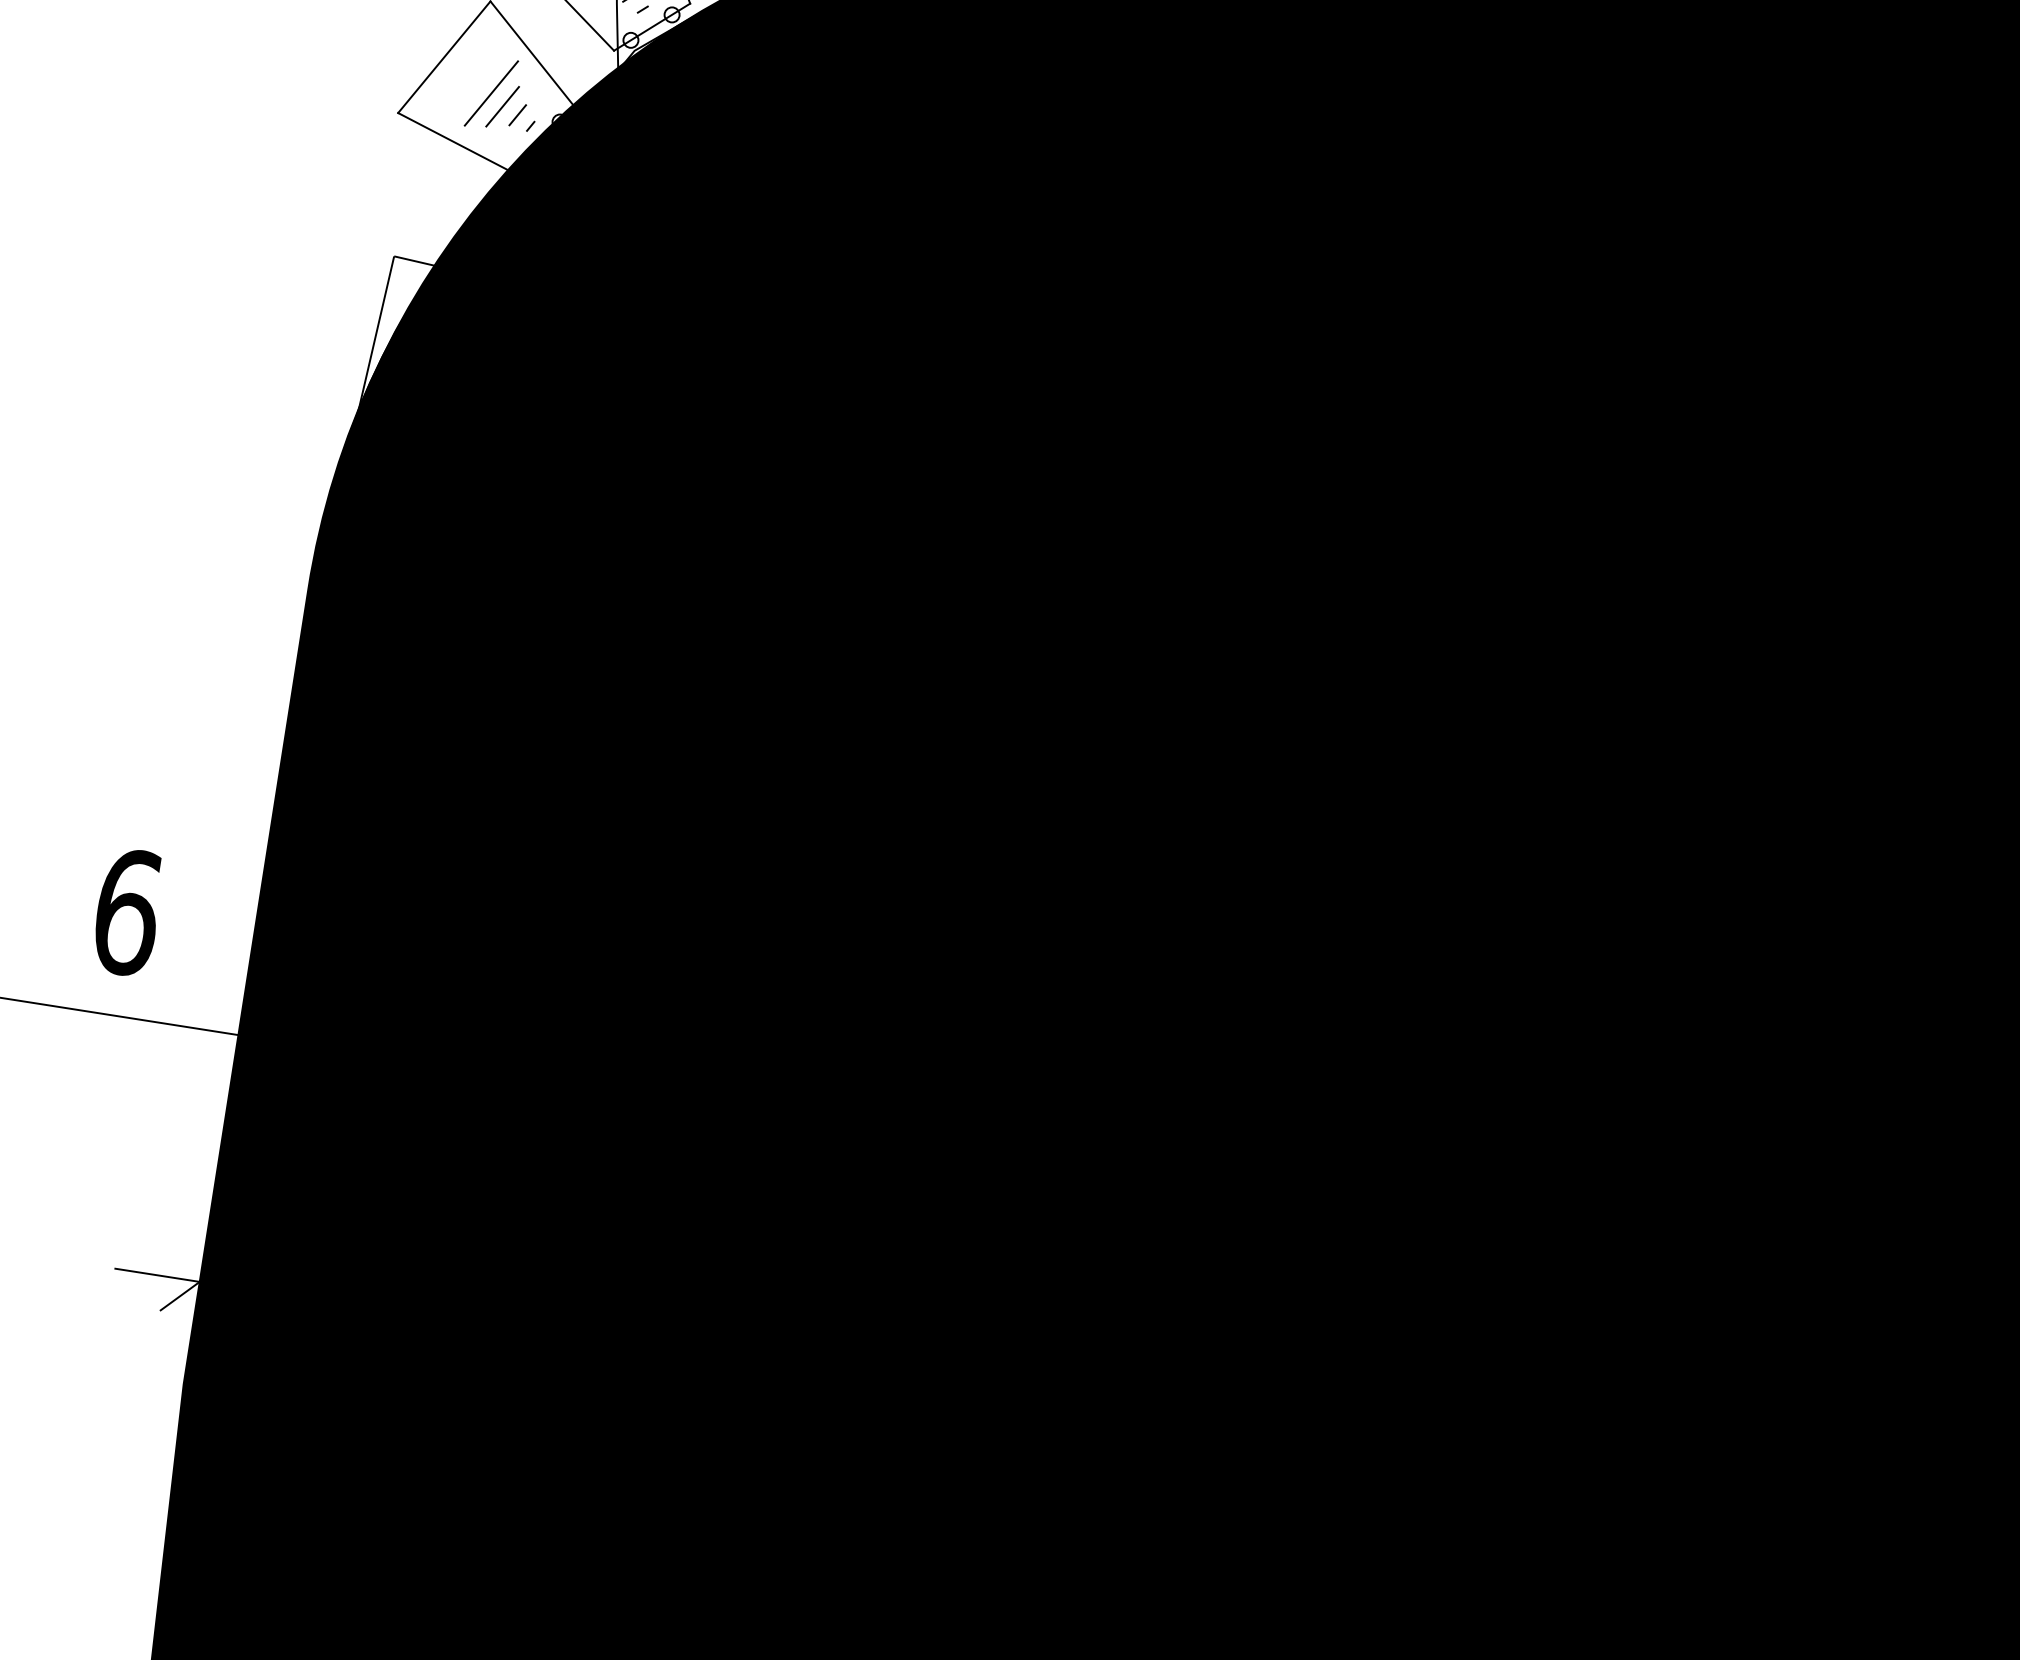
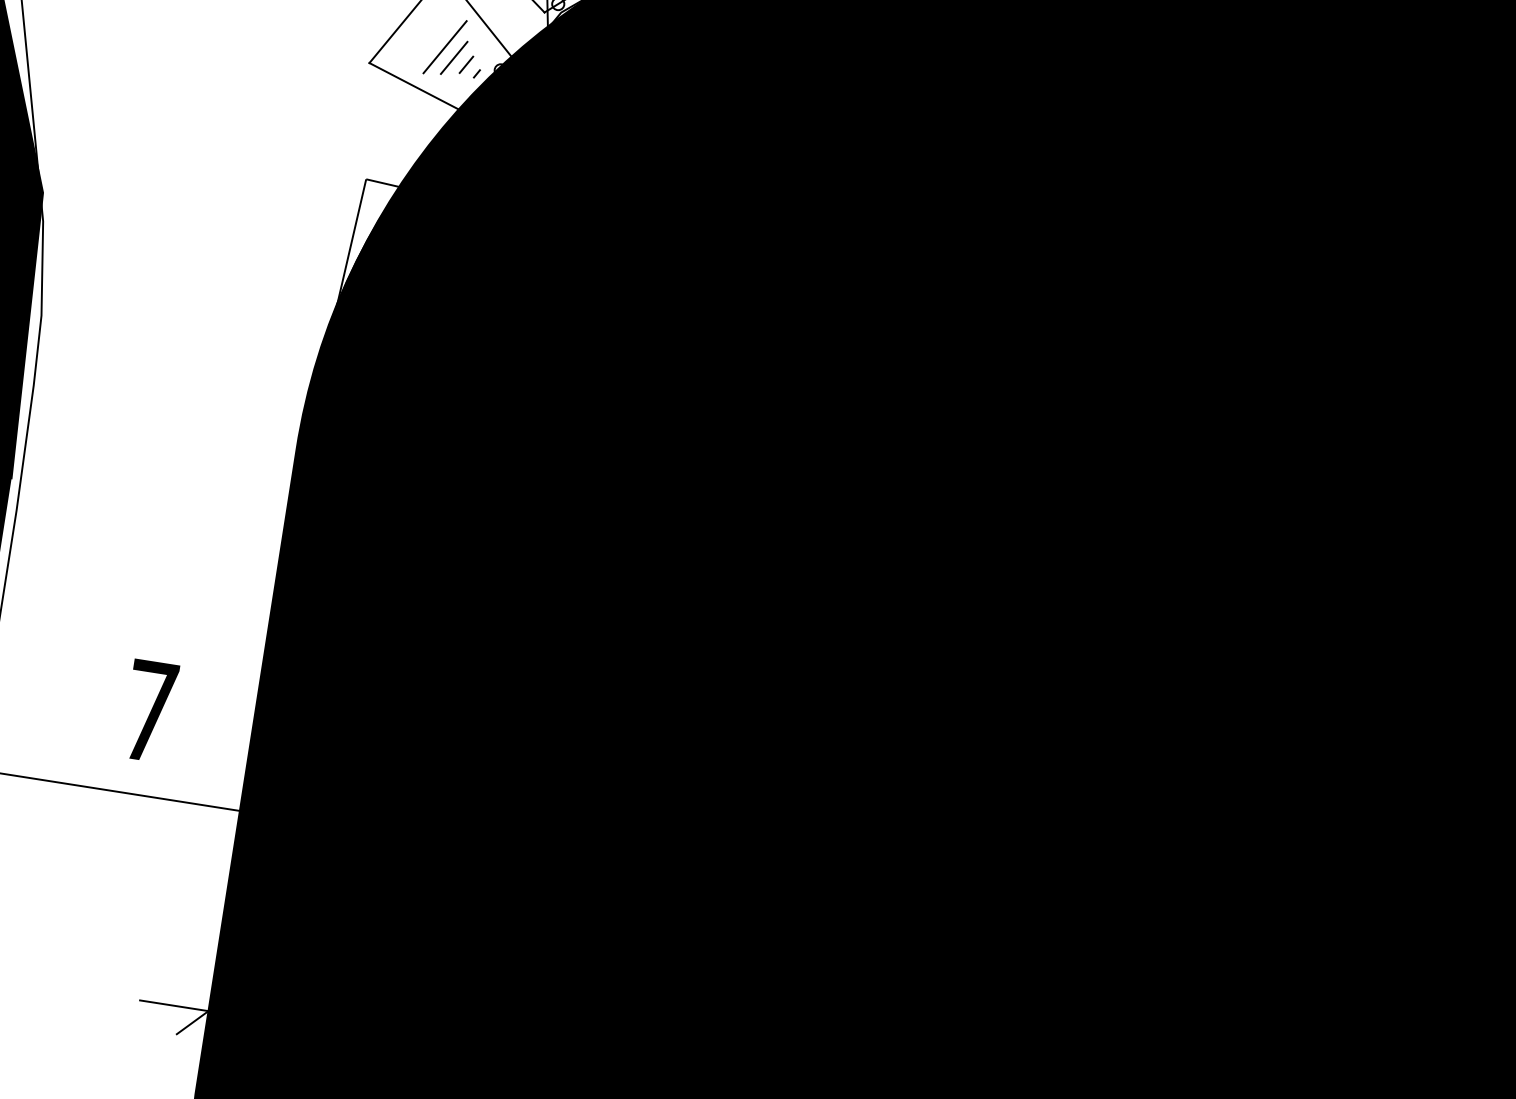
text: (129, 911) -> (151, 710), 6 -> 7

